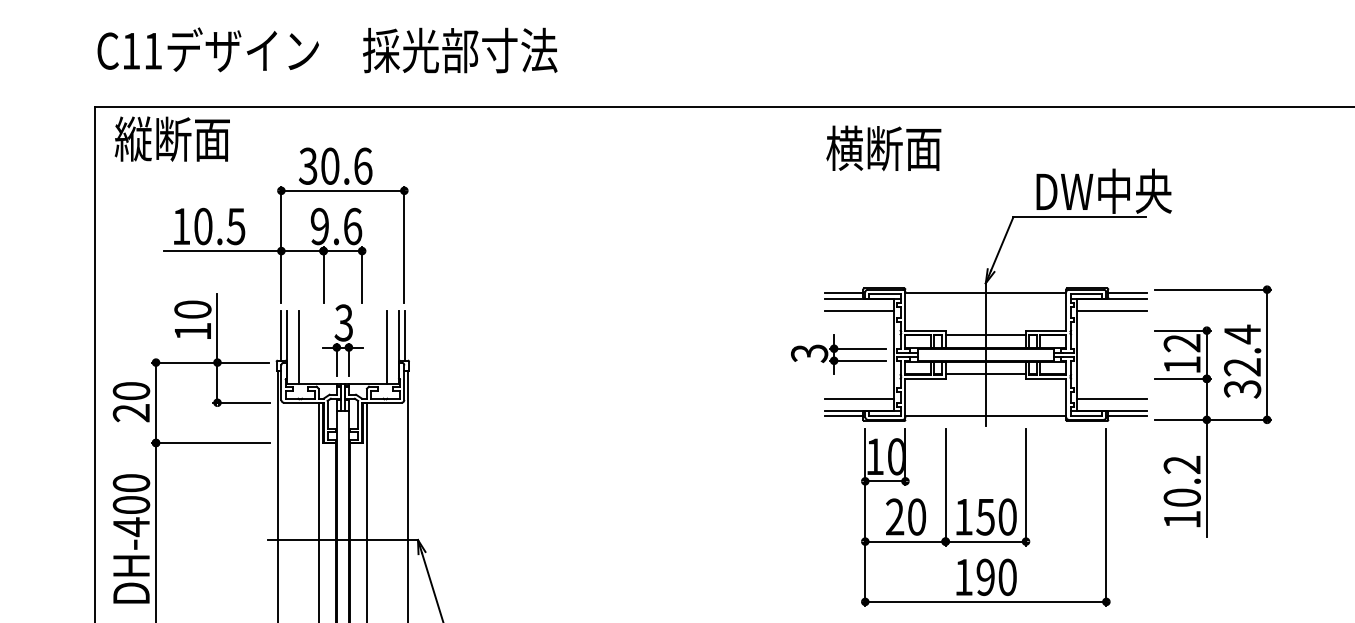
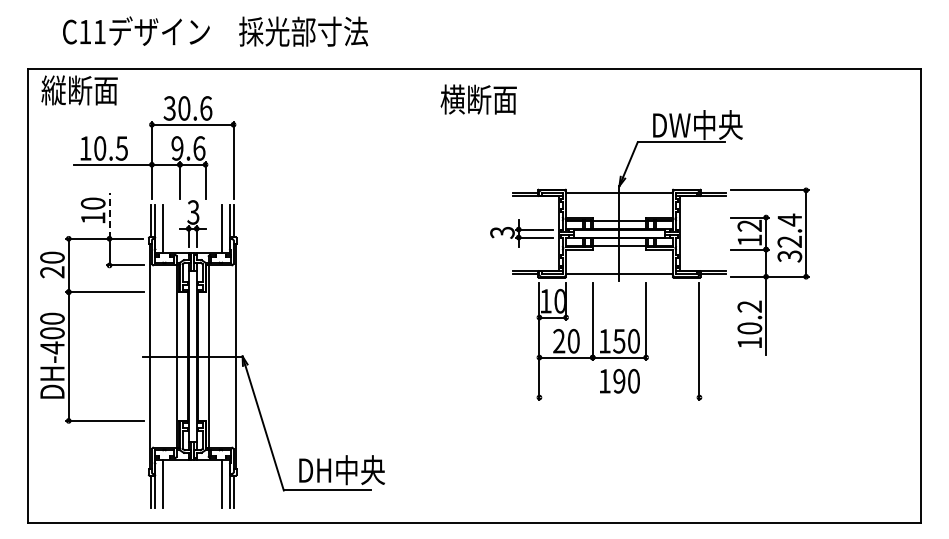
text: (327, 50) -> (215, 31), moved
text: (883, 148) -> (478, 99), moved
line: (859, 310) -> (535, 204), removed
line: (1112, 310) -> (703, 204), removed
line: (217, 327) -> (109, 215), solid -> dashed
line: (859, 398) -> (535, 262), removed
line: (1112, 398) -> (703, 262), removed
line: (985, 601) -> (619, 397), removed

